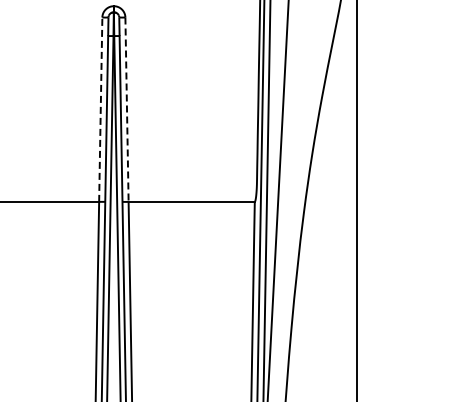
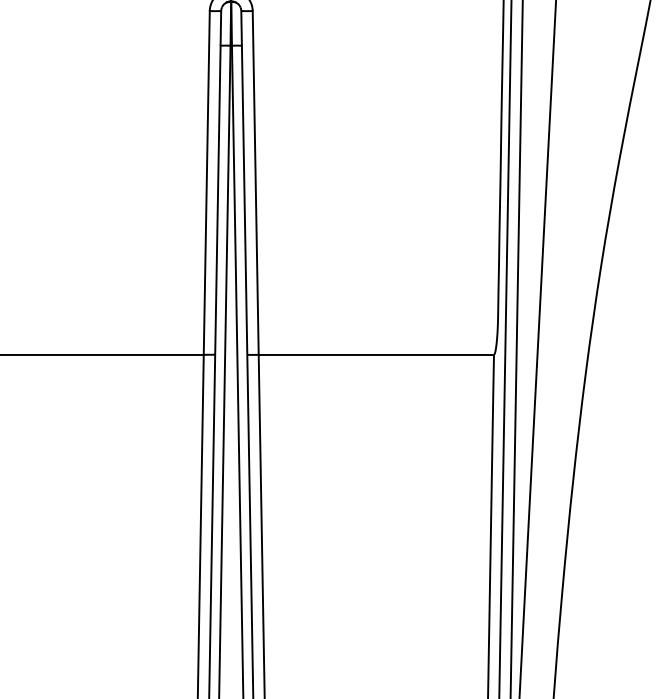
line: (100, 109) -> (206, 182), dashed -> solid
line: (127, 110) -> (256, 184), dashed -> solid

